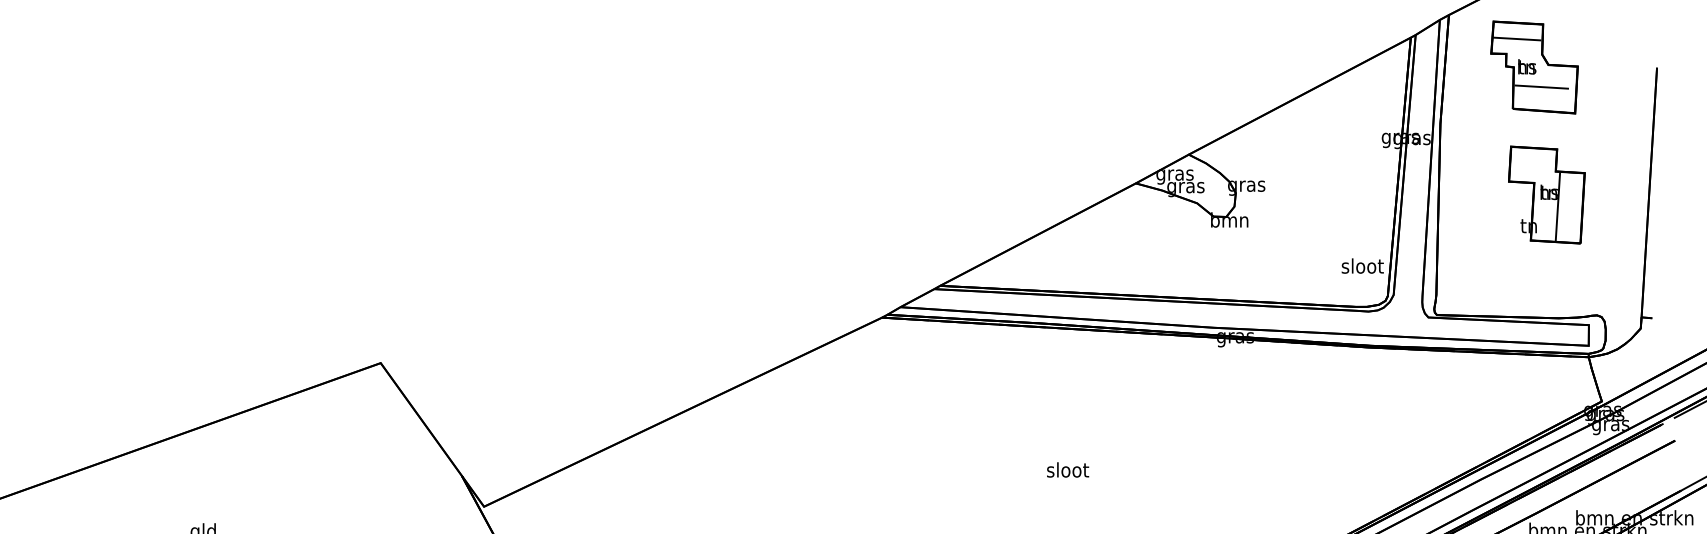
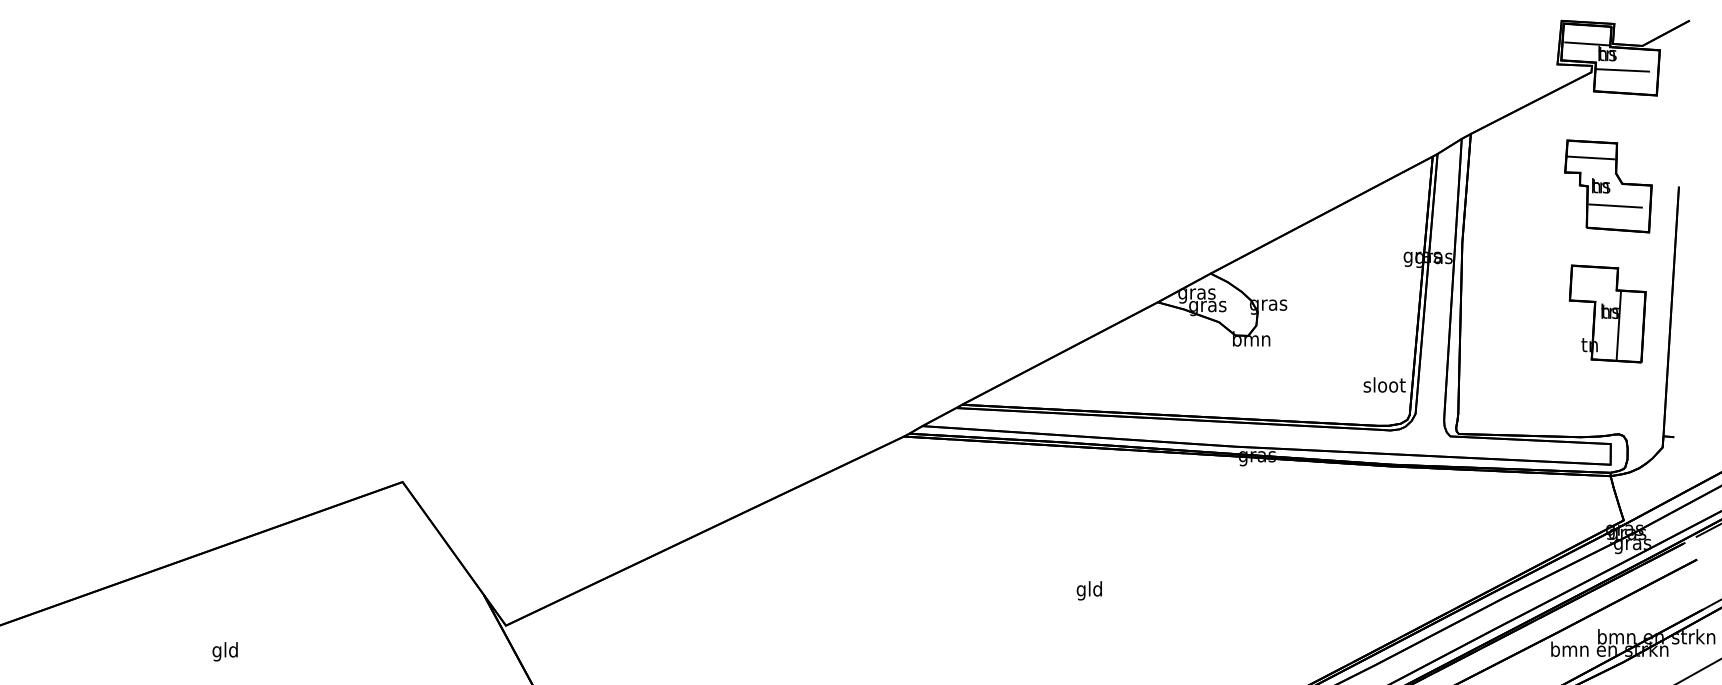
part: (1534, 67) -> (1608, 186), moved
part: (1546, 194) -> (1607, 313), moved
text: (1067, 471) -> (1089, 590), sloot -> gld

